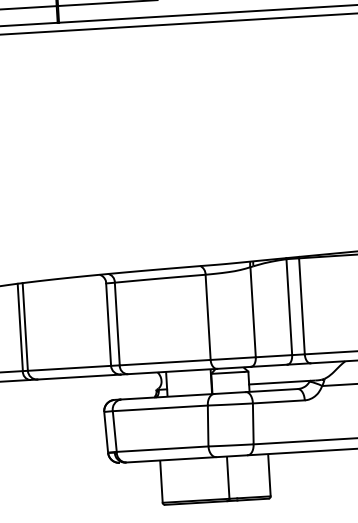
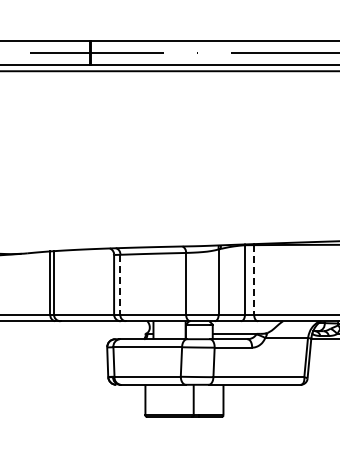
line: (302, 305) -> (254, 279), solid -> dashed
line: (117, 323) -> (120, 284), solid -> dashed

